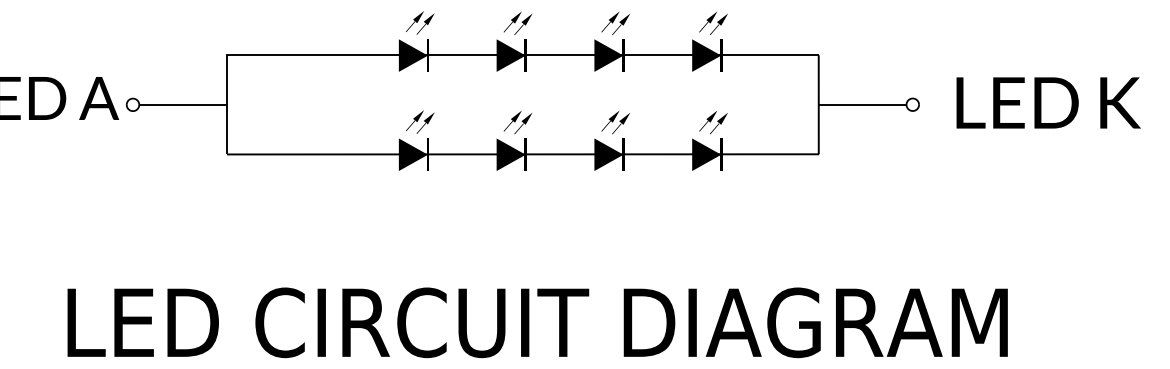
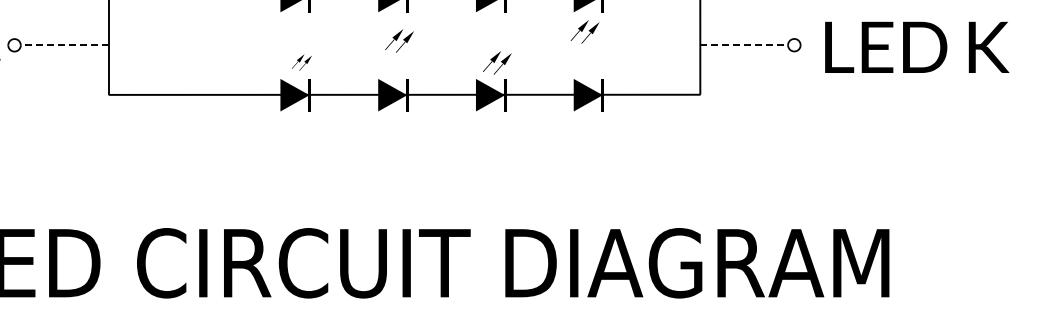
text: (1048, 102) -> (917, 46), moved
line: (183, 104) -> (65, 44), solid -> dashed
line: (862, 104) -> (744, 44), solid -> dashed
part: (420, 121) -> (302, 61), size x0.7
part: (517, 122) -> (399, 40), moved
part: (713, 122) -> (585, 31), moved

